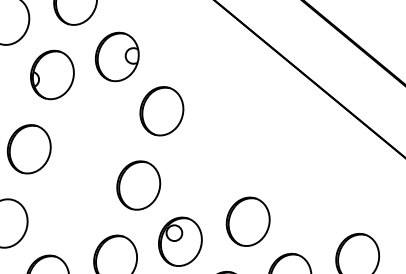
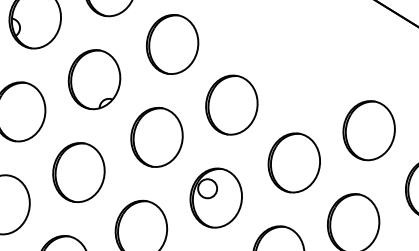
part: (93, 131) -> (93, 80), added
part: (203, 167) -> (231, 105), added
part: (312, 203) -> (368, 130), added
part: (70, 205) -> (78, 172), added

